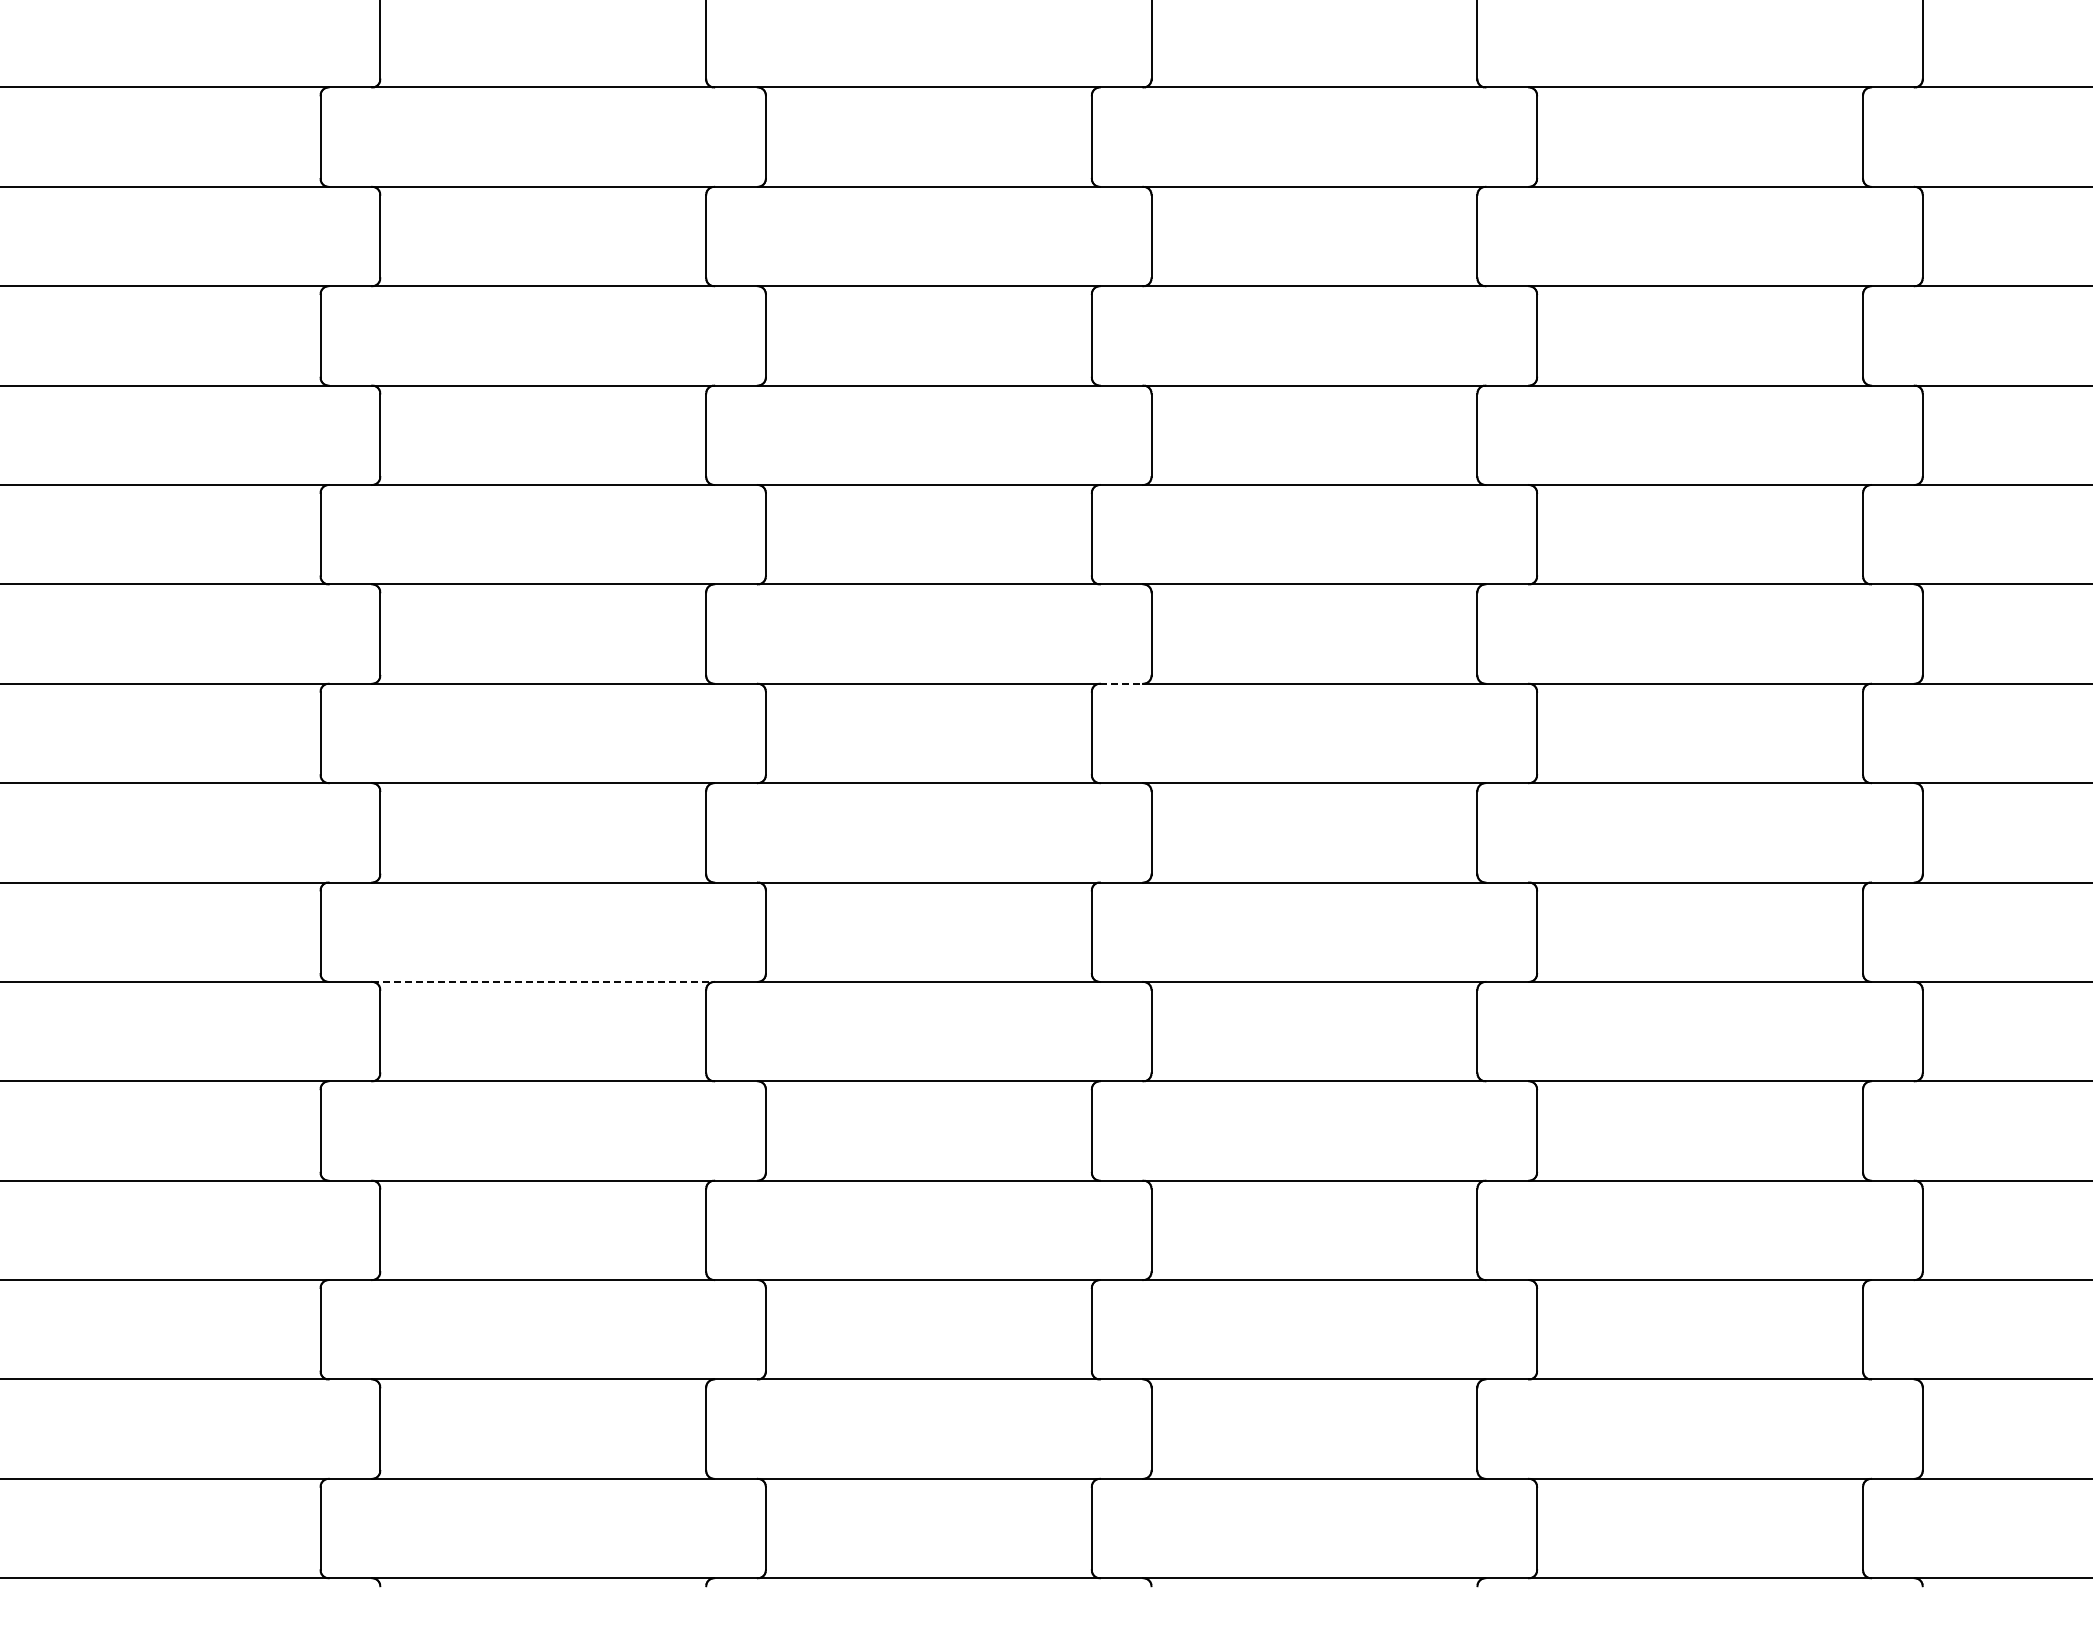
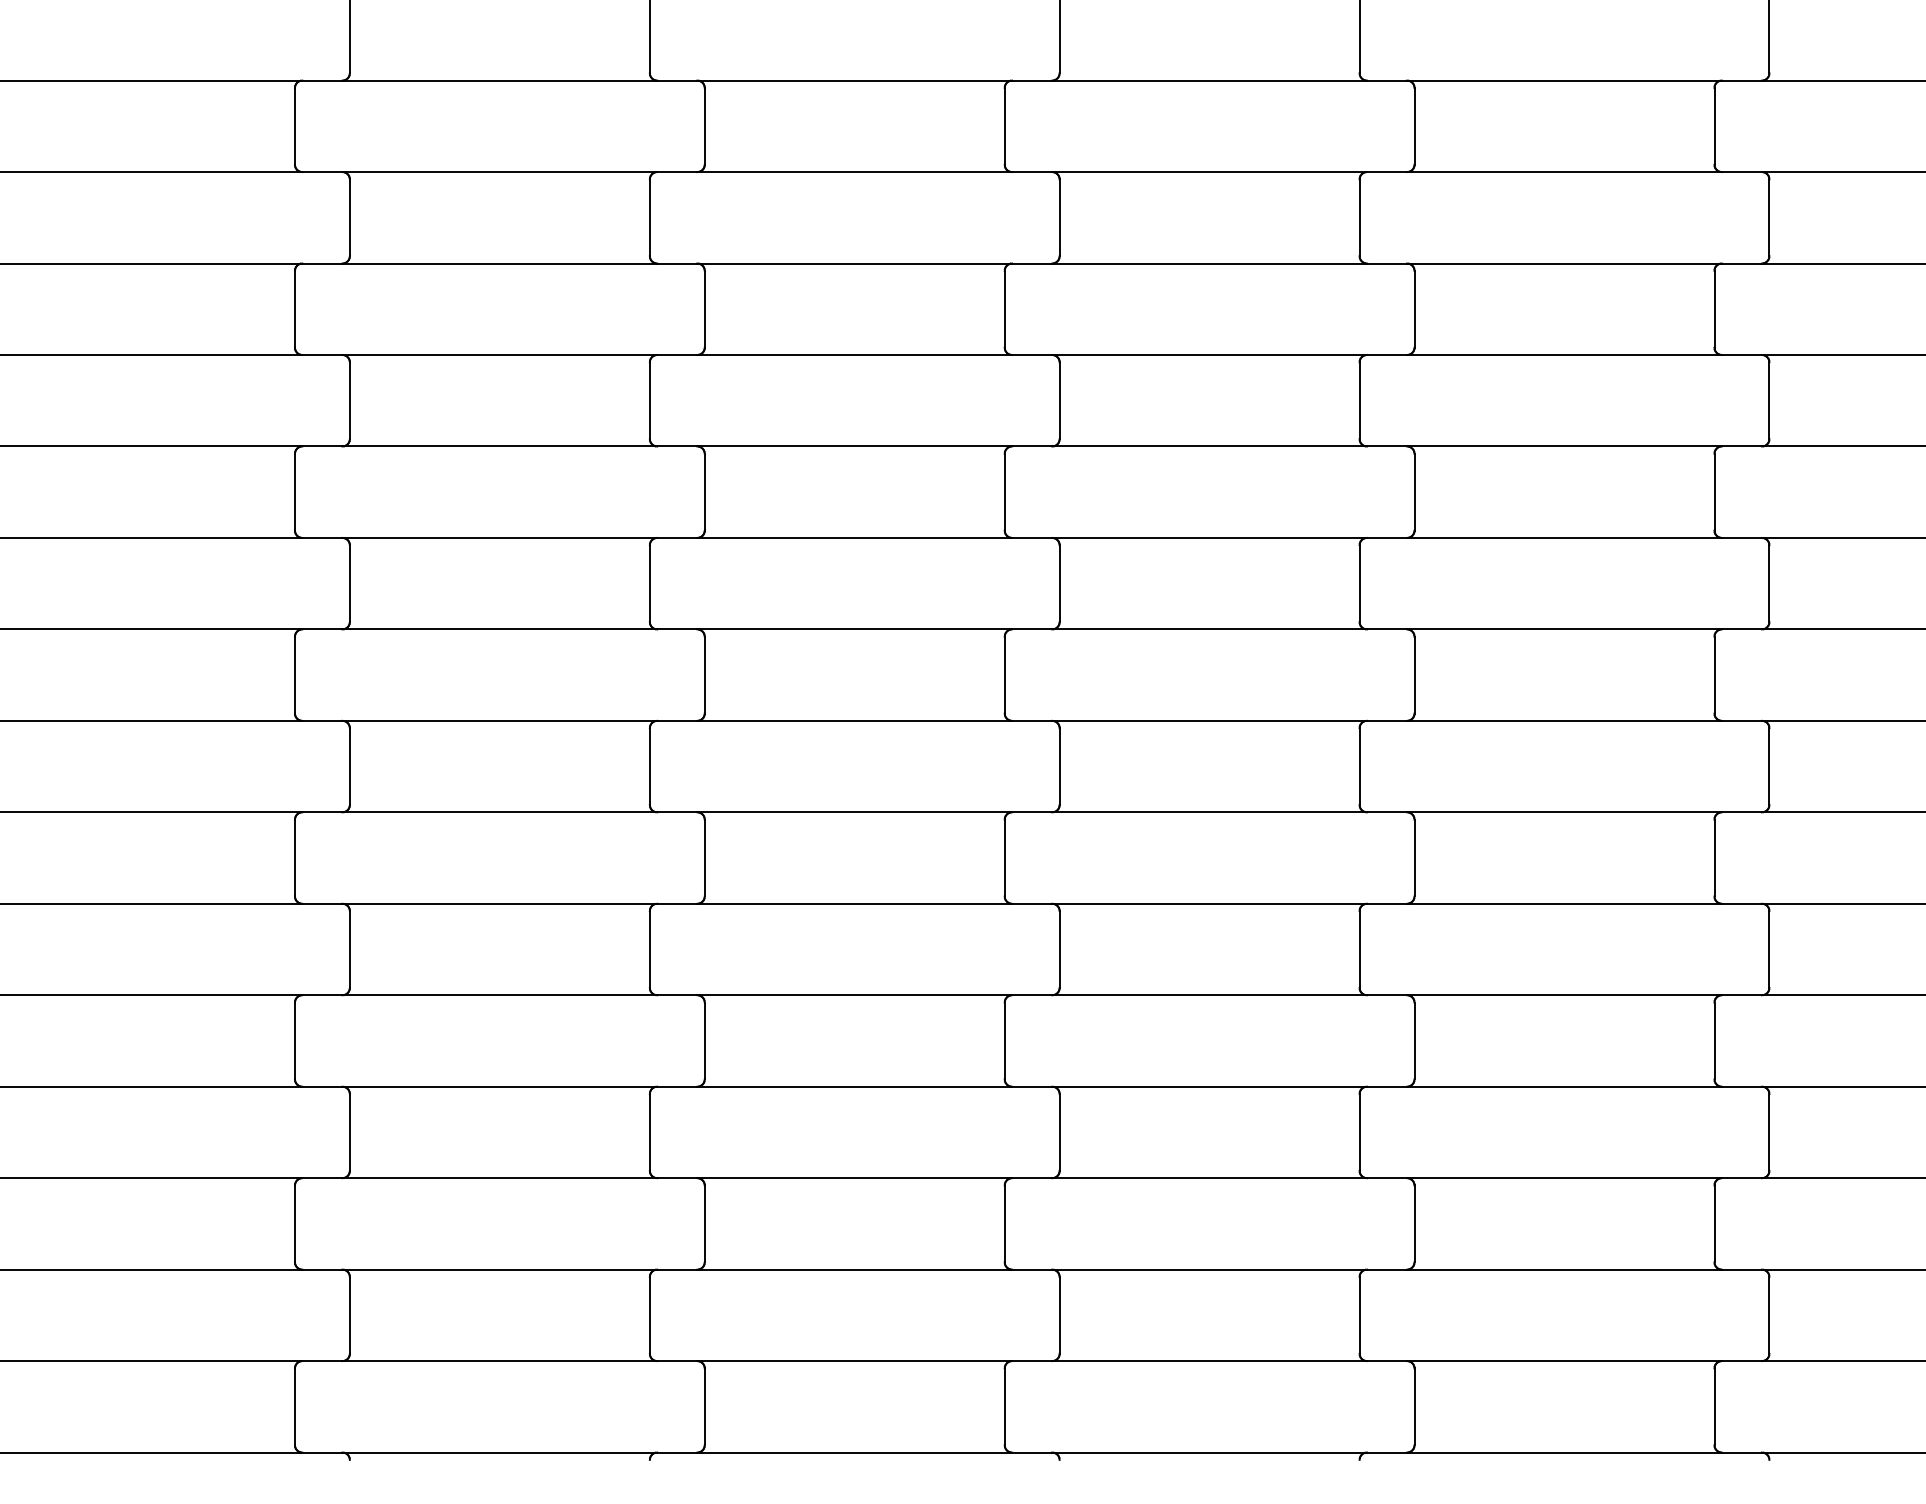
line: (1121, 683) -> (1032, 629), dashed -> solid
line: (543, 981) -> (500, 903), dashed -> solid

